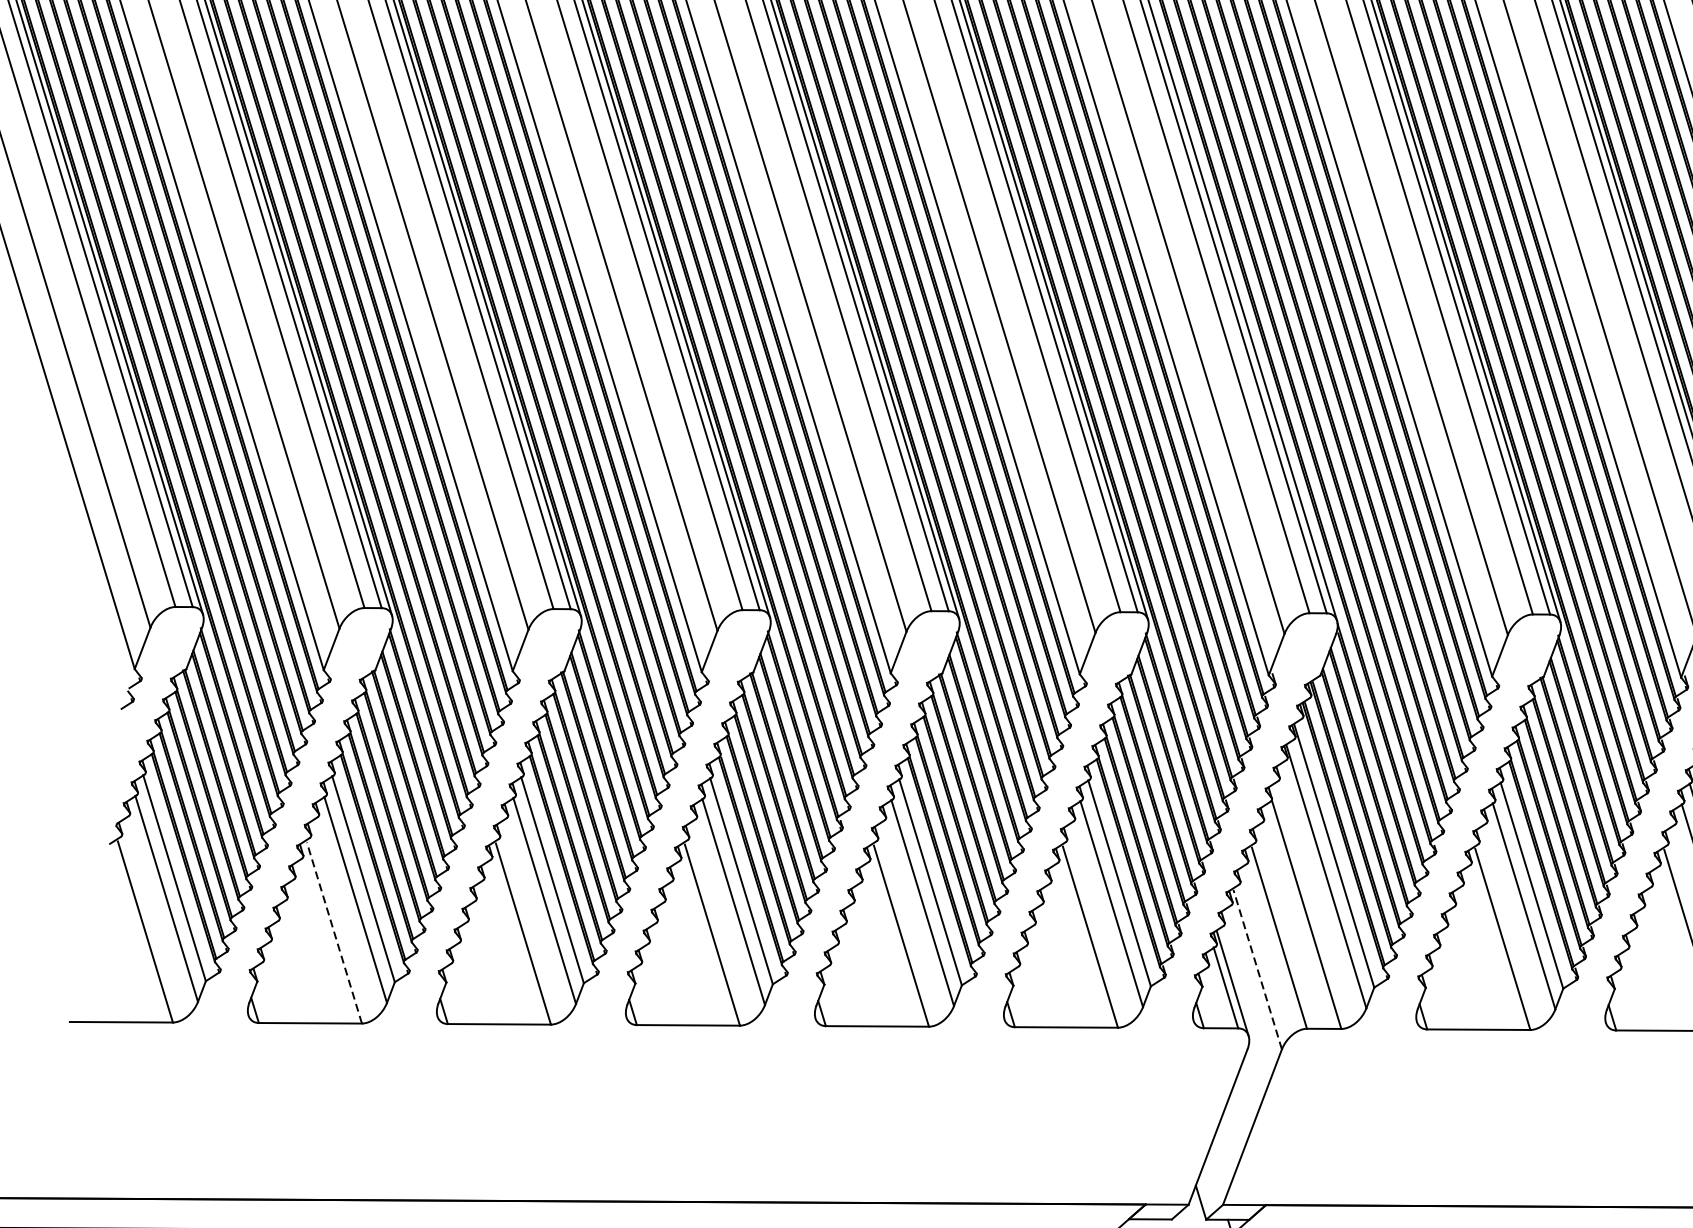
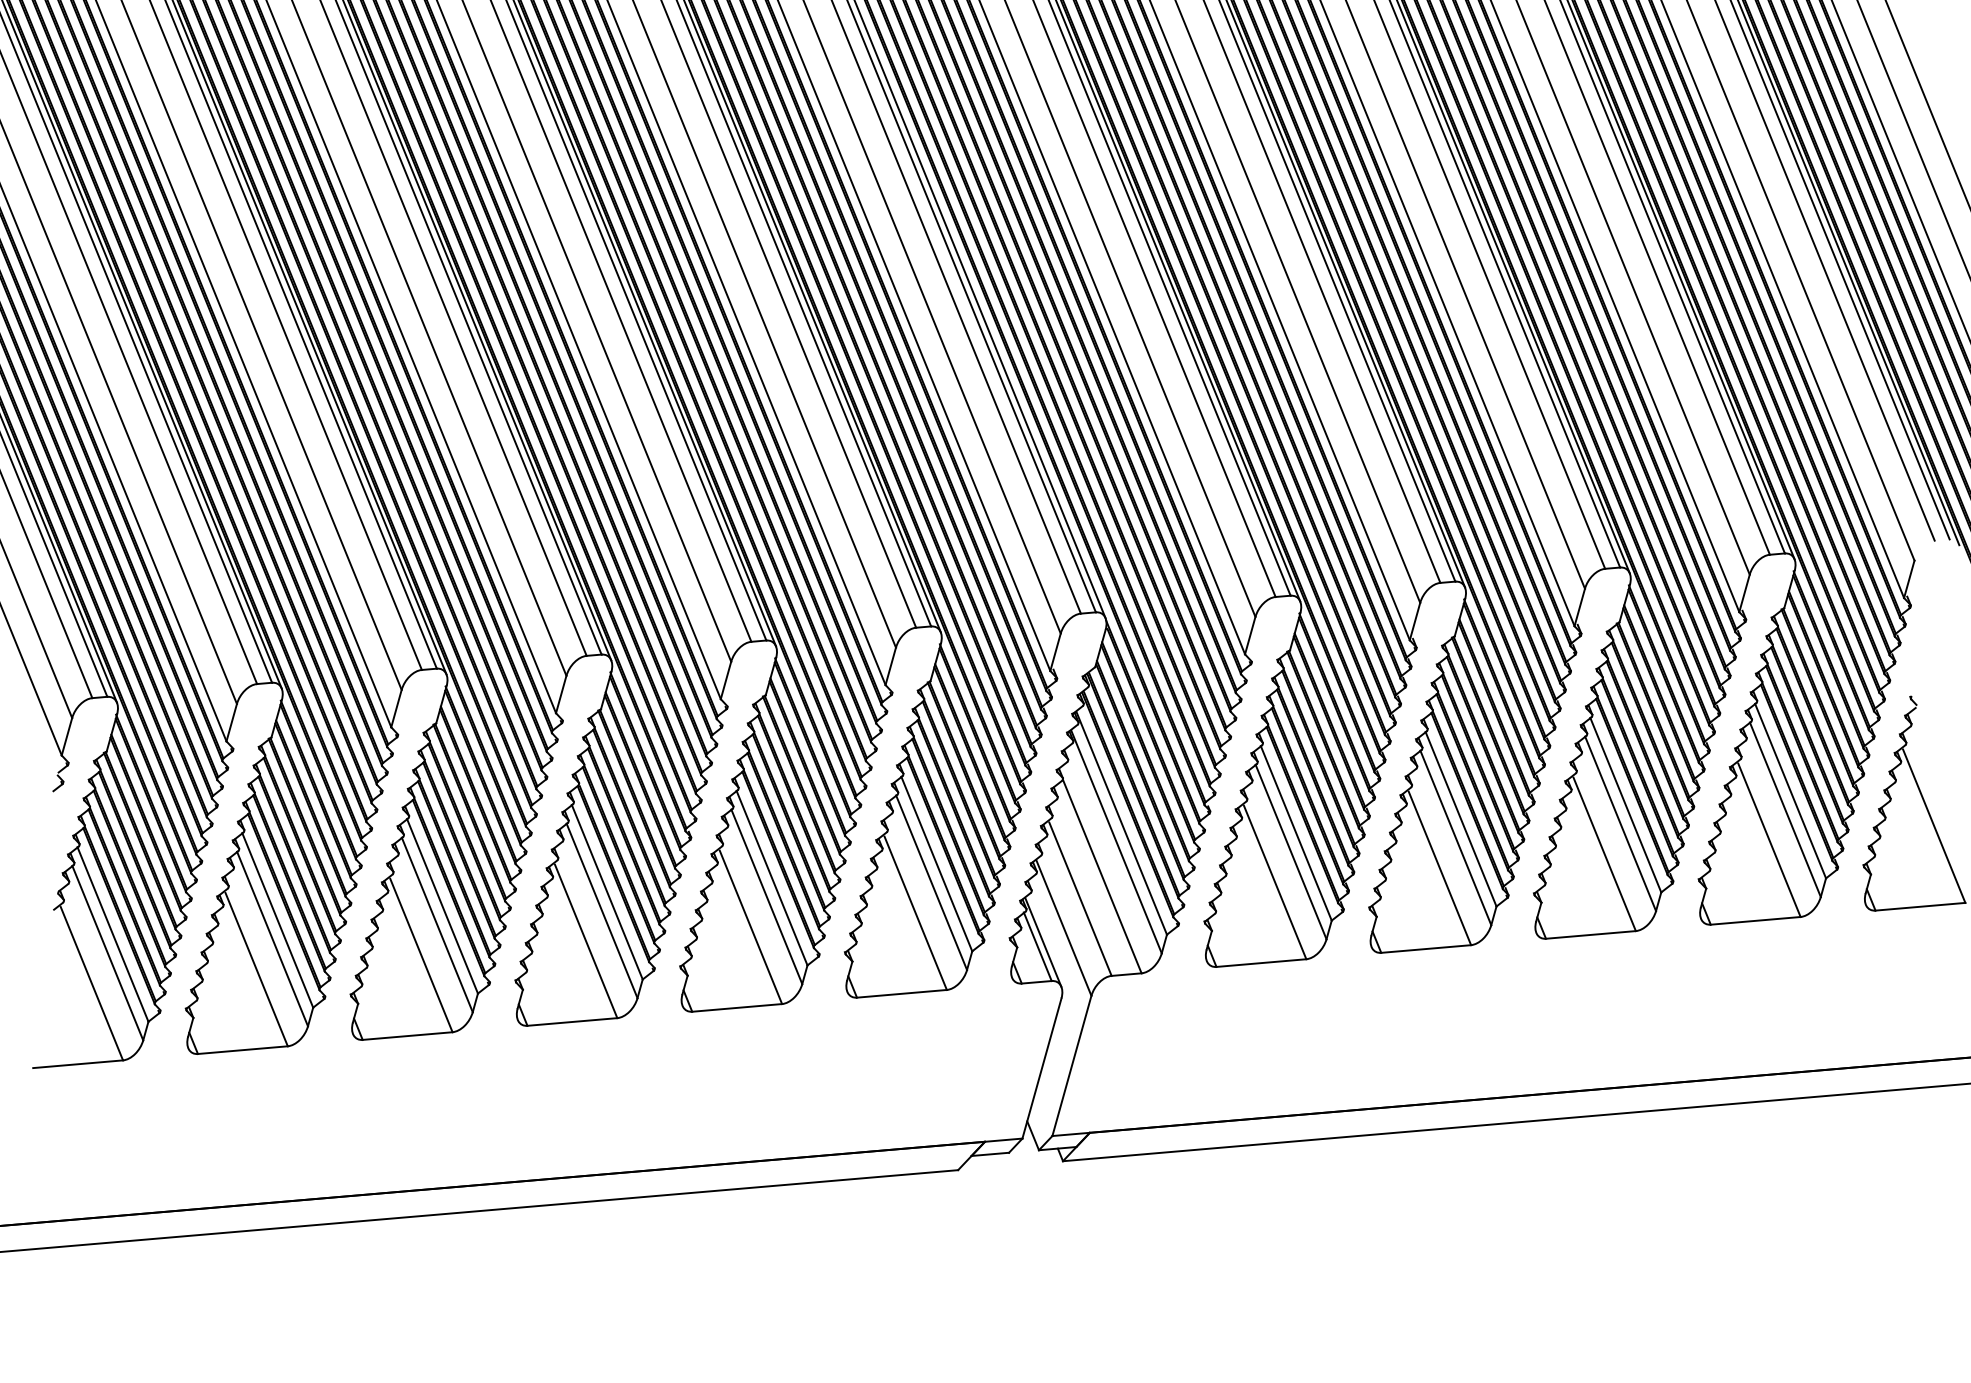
line: (334, 932) -> (256, 969), dashed -> solid
line: (1258, 969) -> (1064, 928), dashed -> solid

